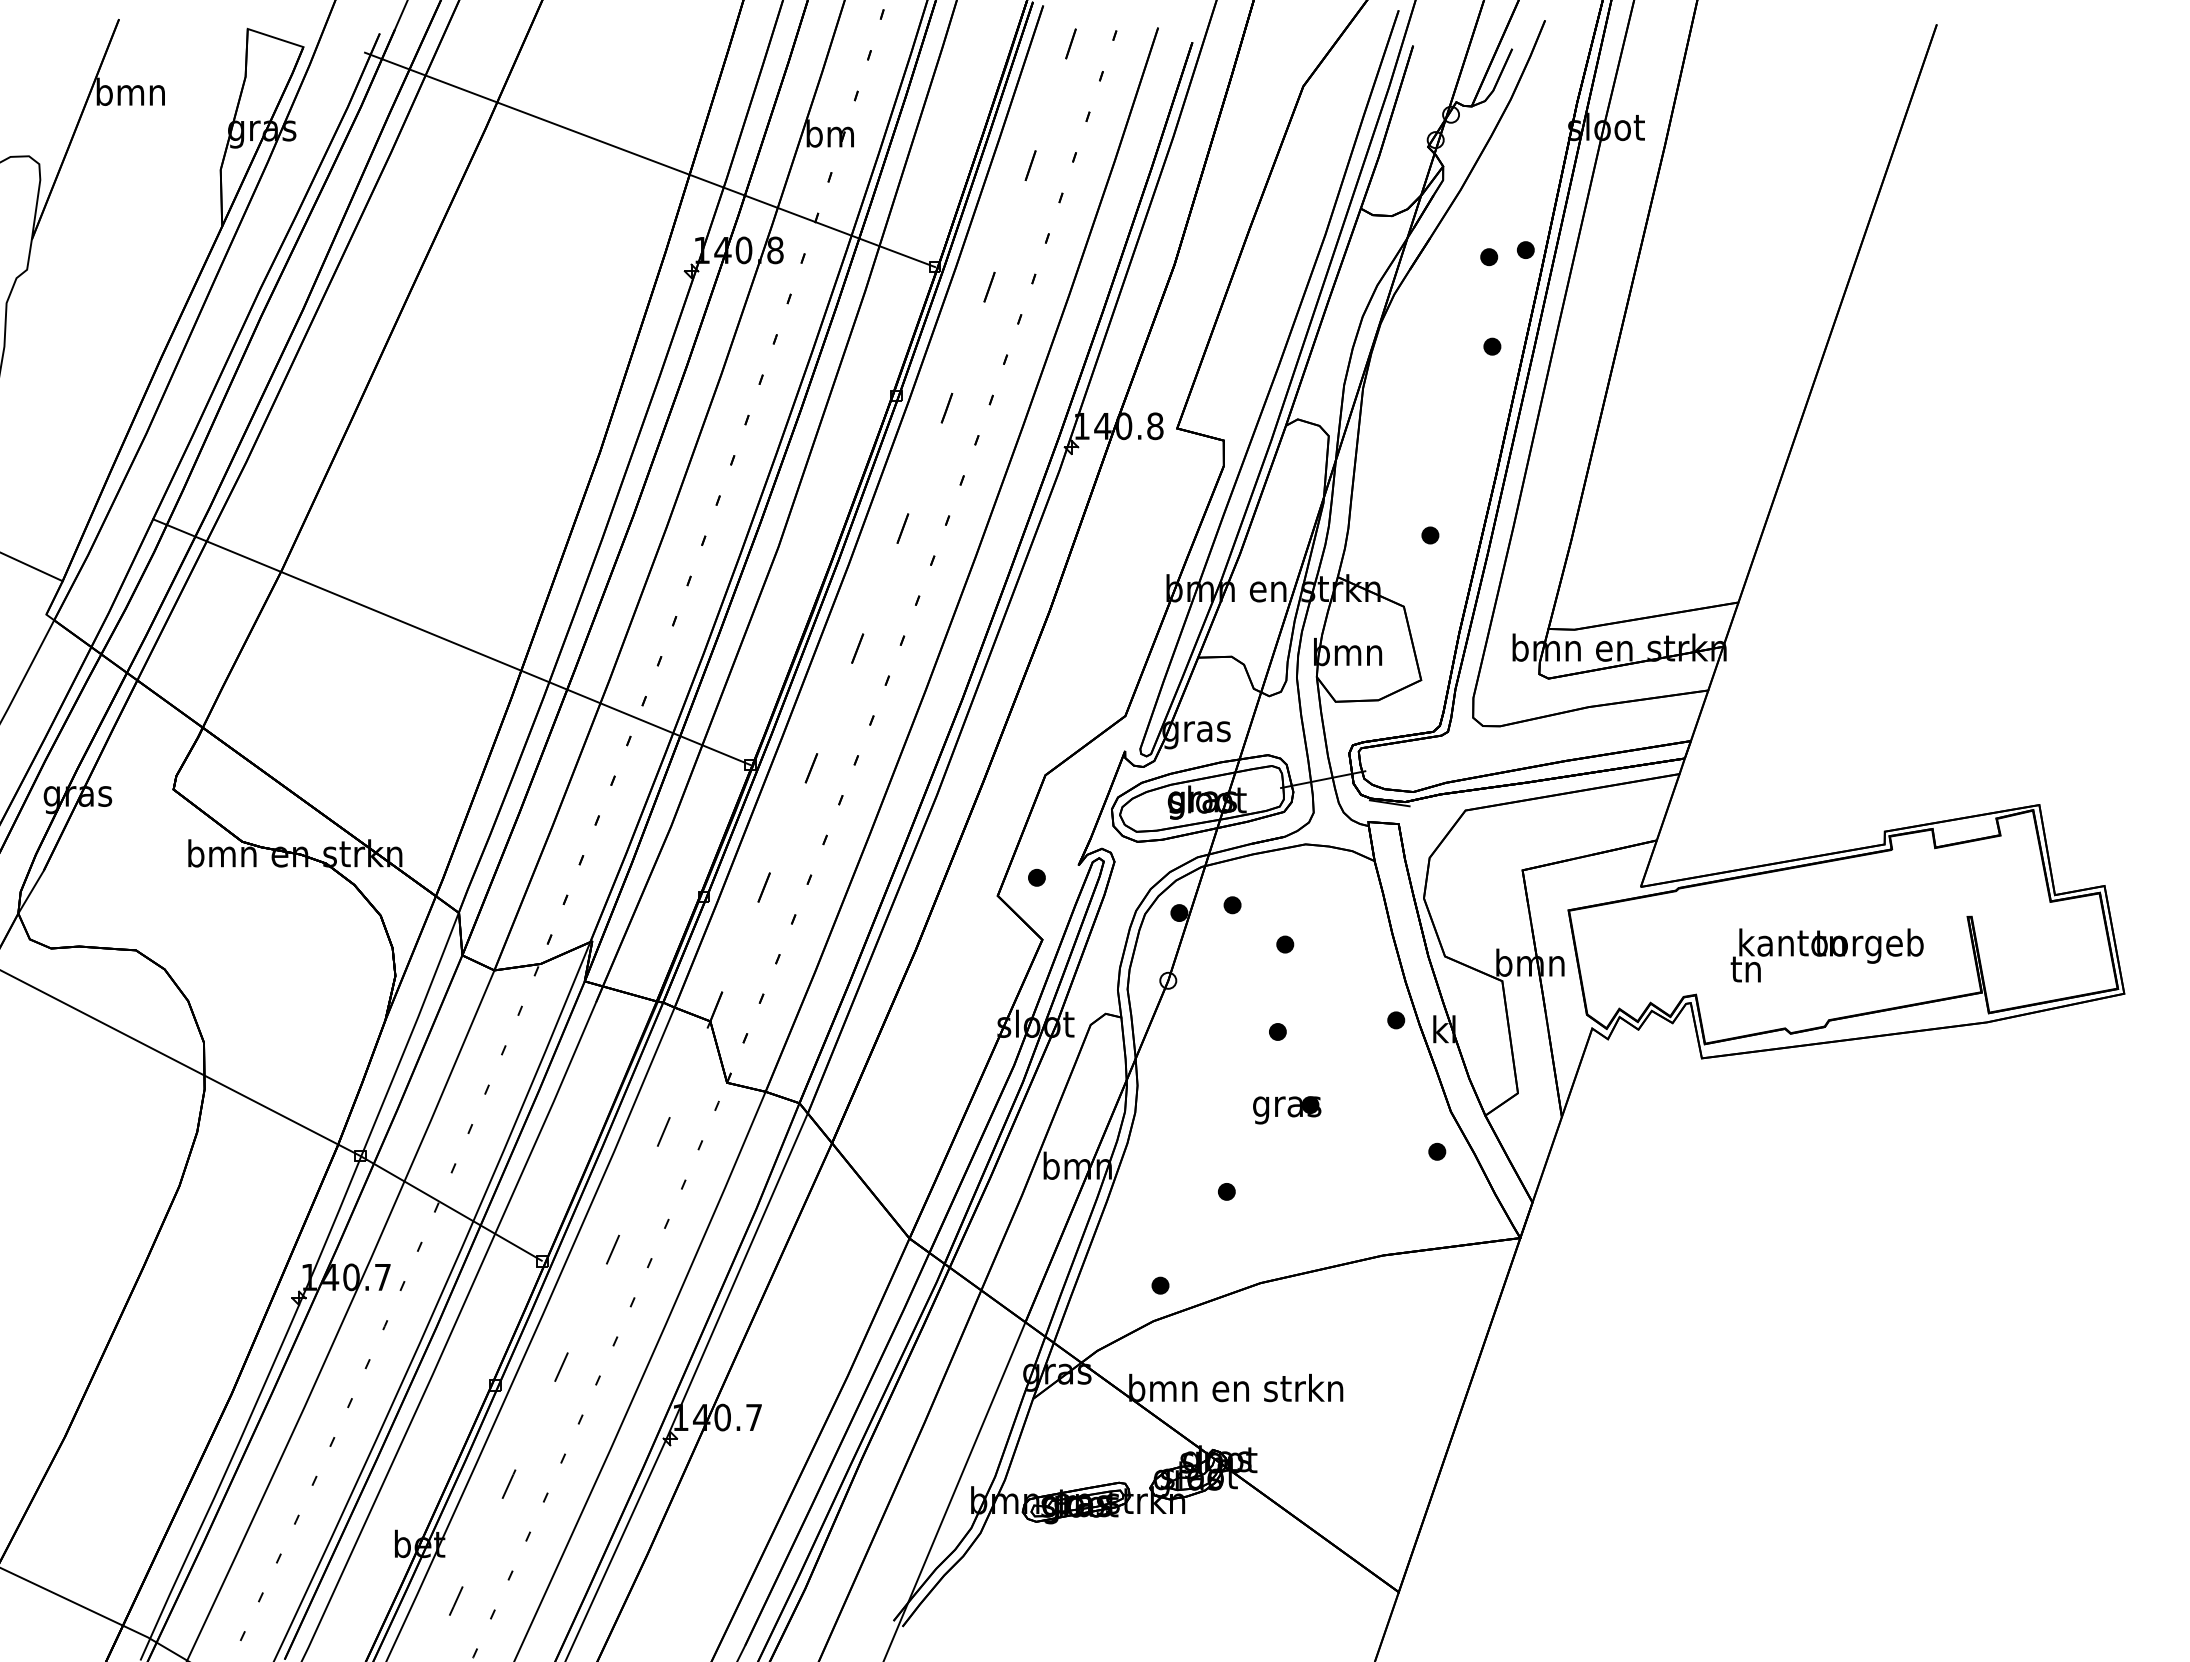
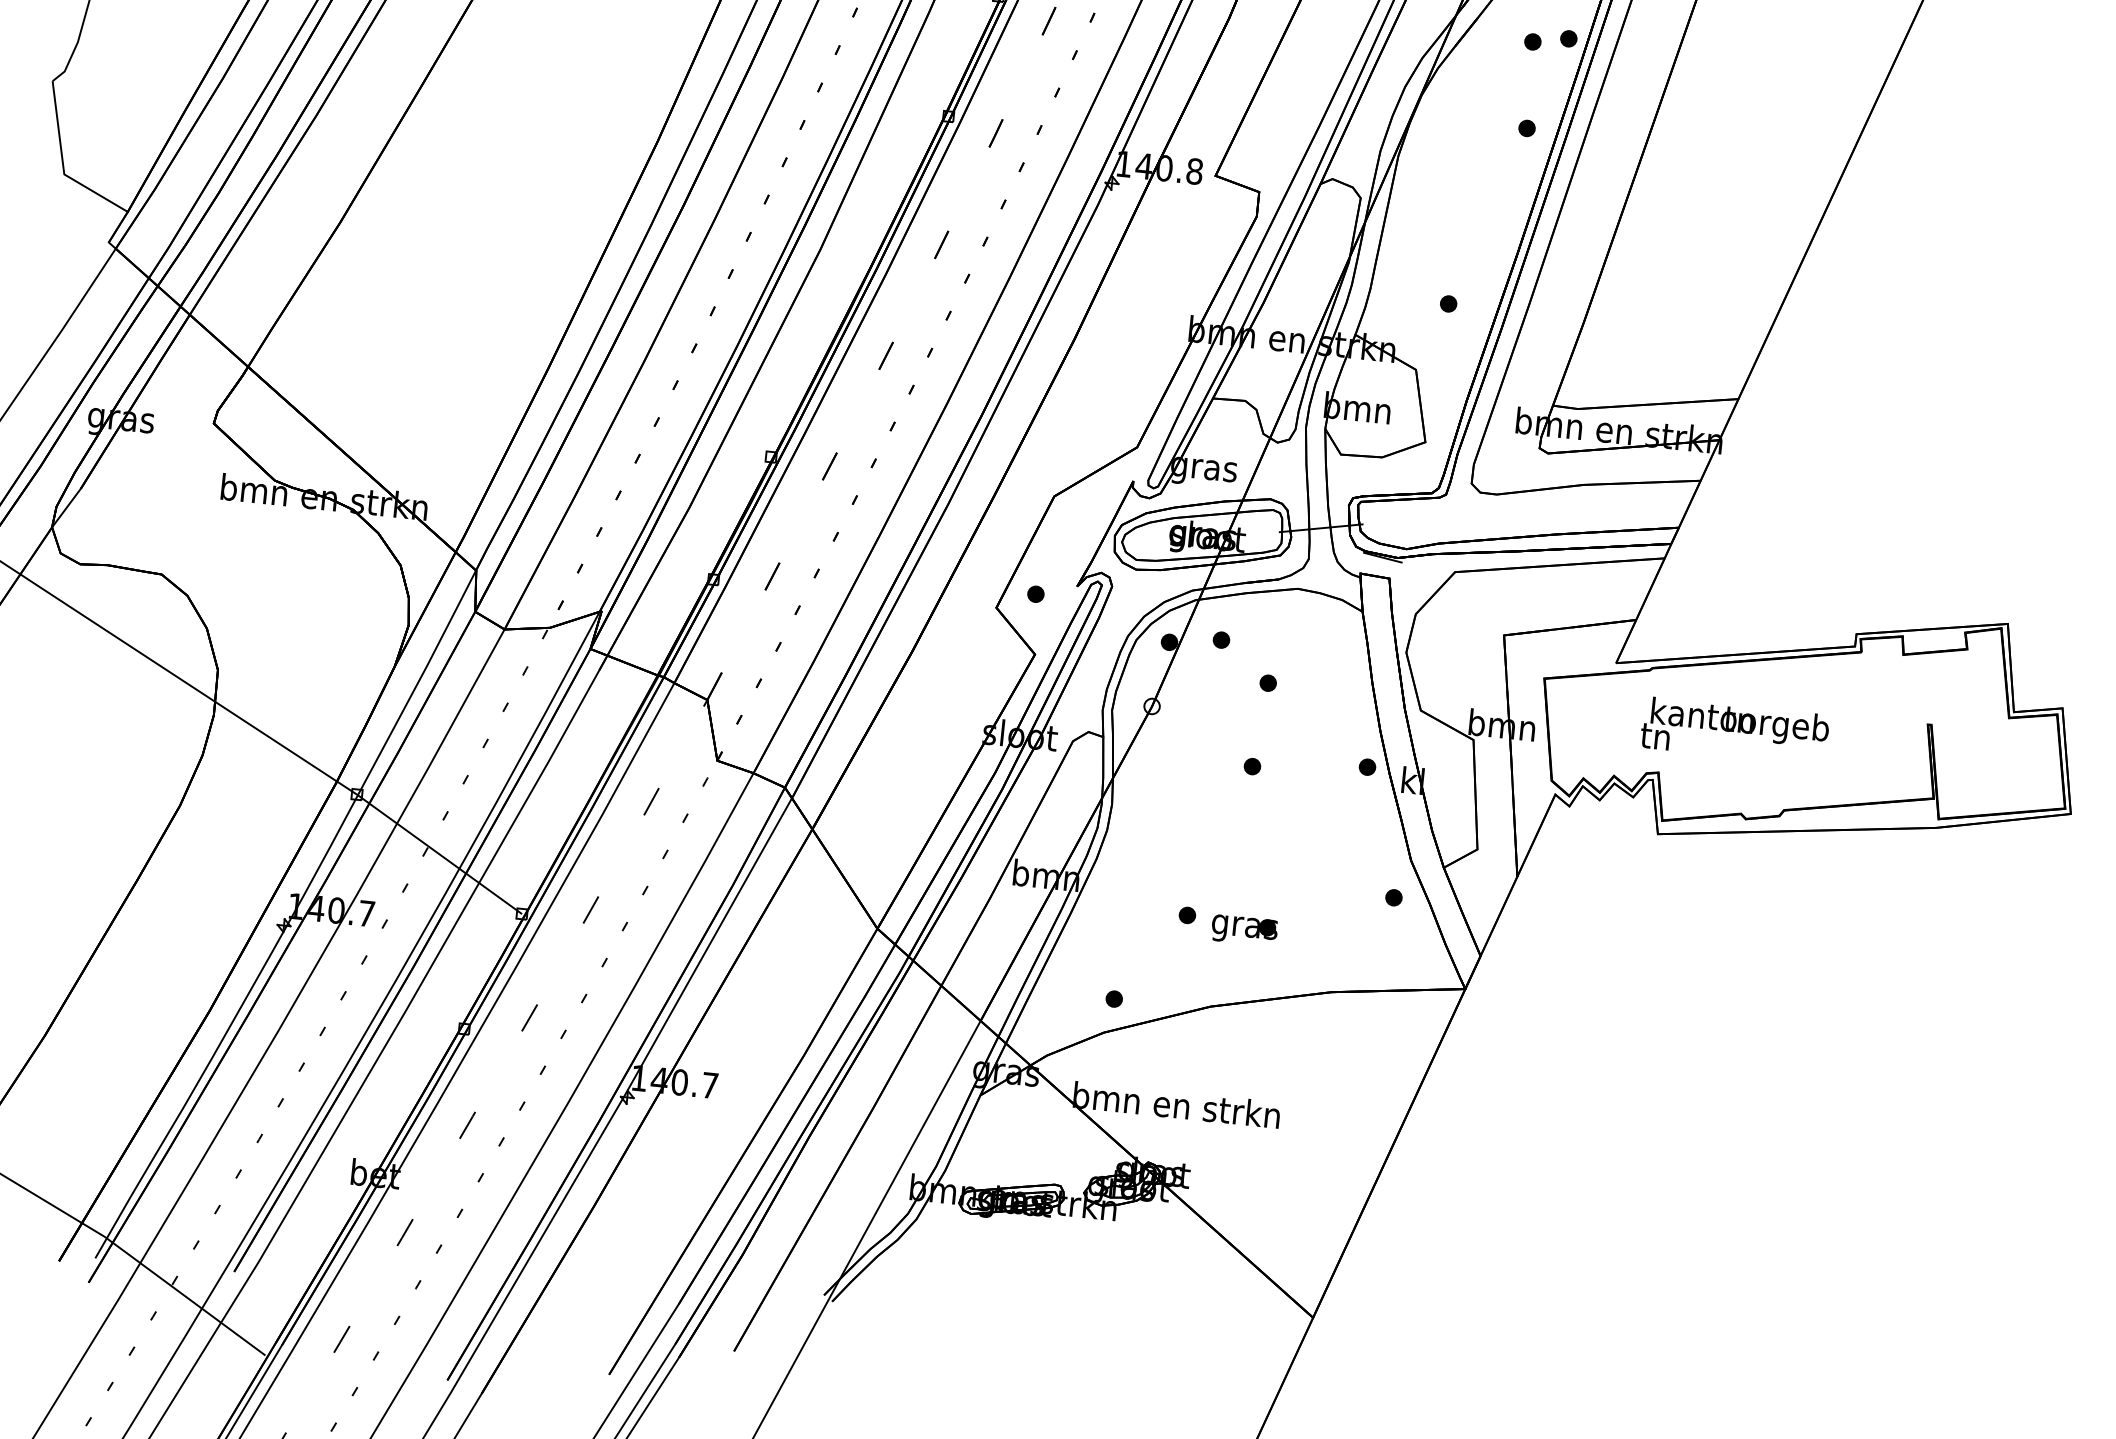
line: (451, 641) -> (496, 308), removed
text: (1826, 955) -> (1734, 731), moved
part: (1287, 1110) -> (1244, 930), moved

